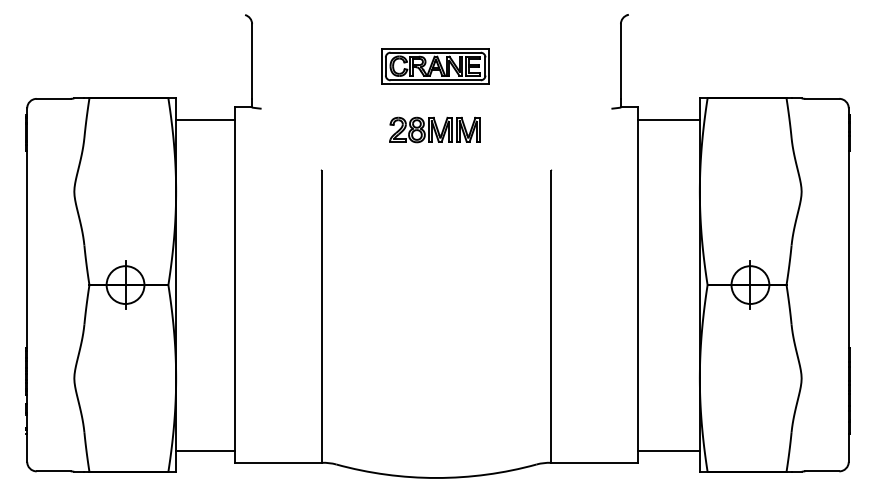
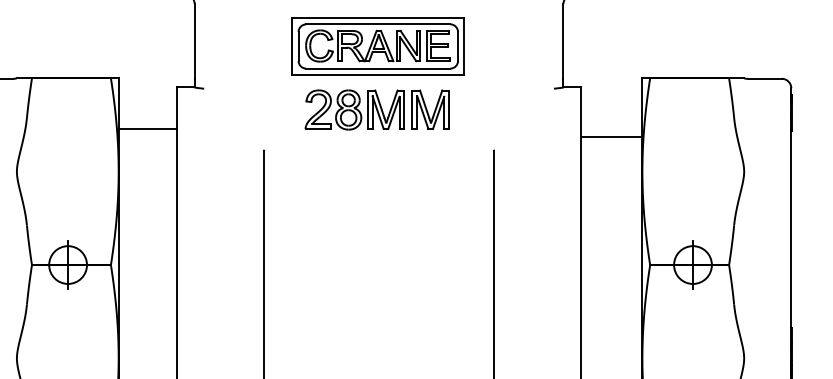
part: (435, 66) -> (378, 46), size x1.6
line: (205, 119) -> (148, 128), moved
line: (668, 119) -> (611, 136), moved
part: (434, 129) -> (377, 109), size x1.6

